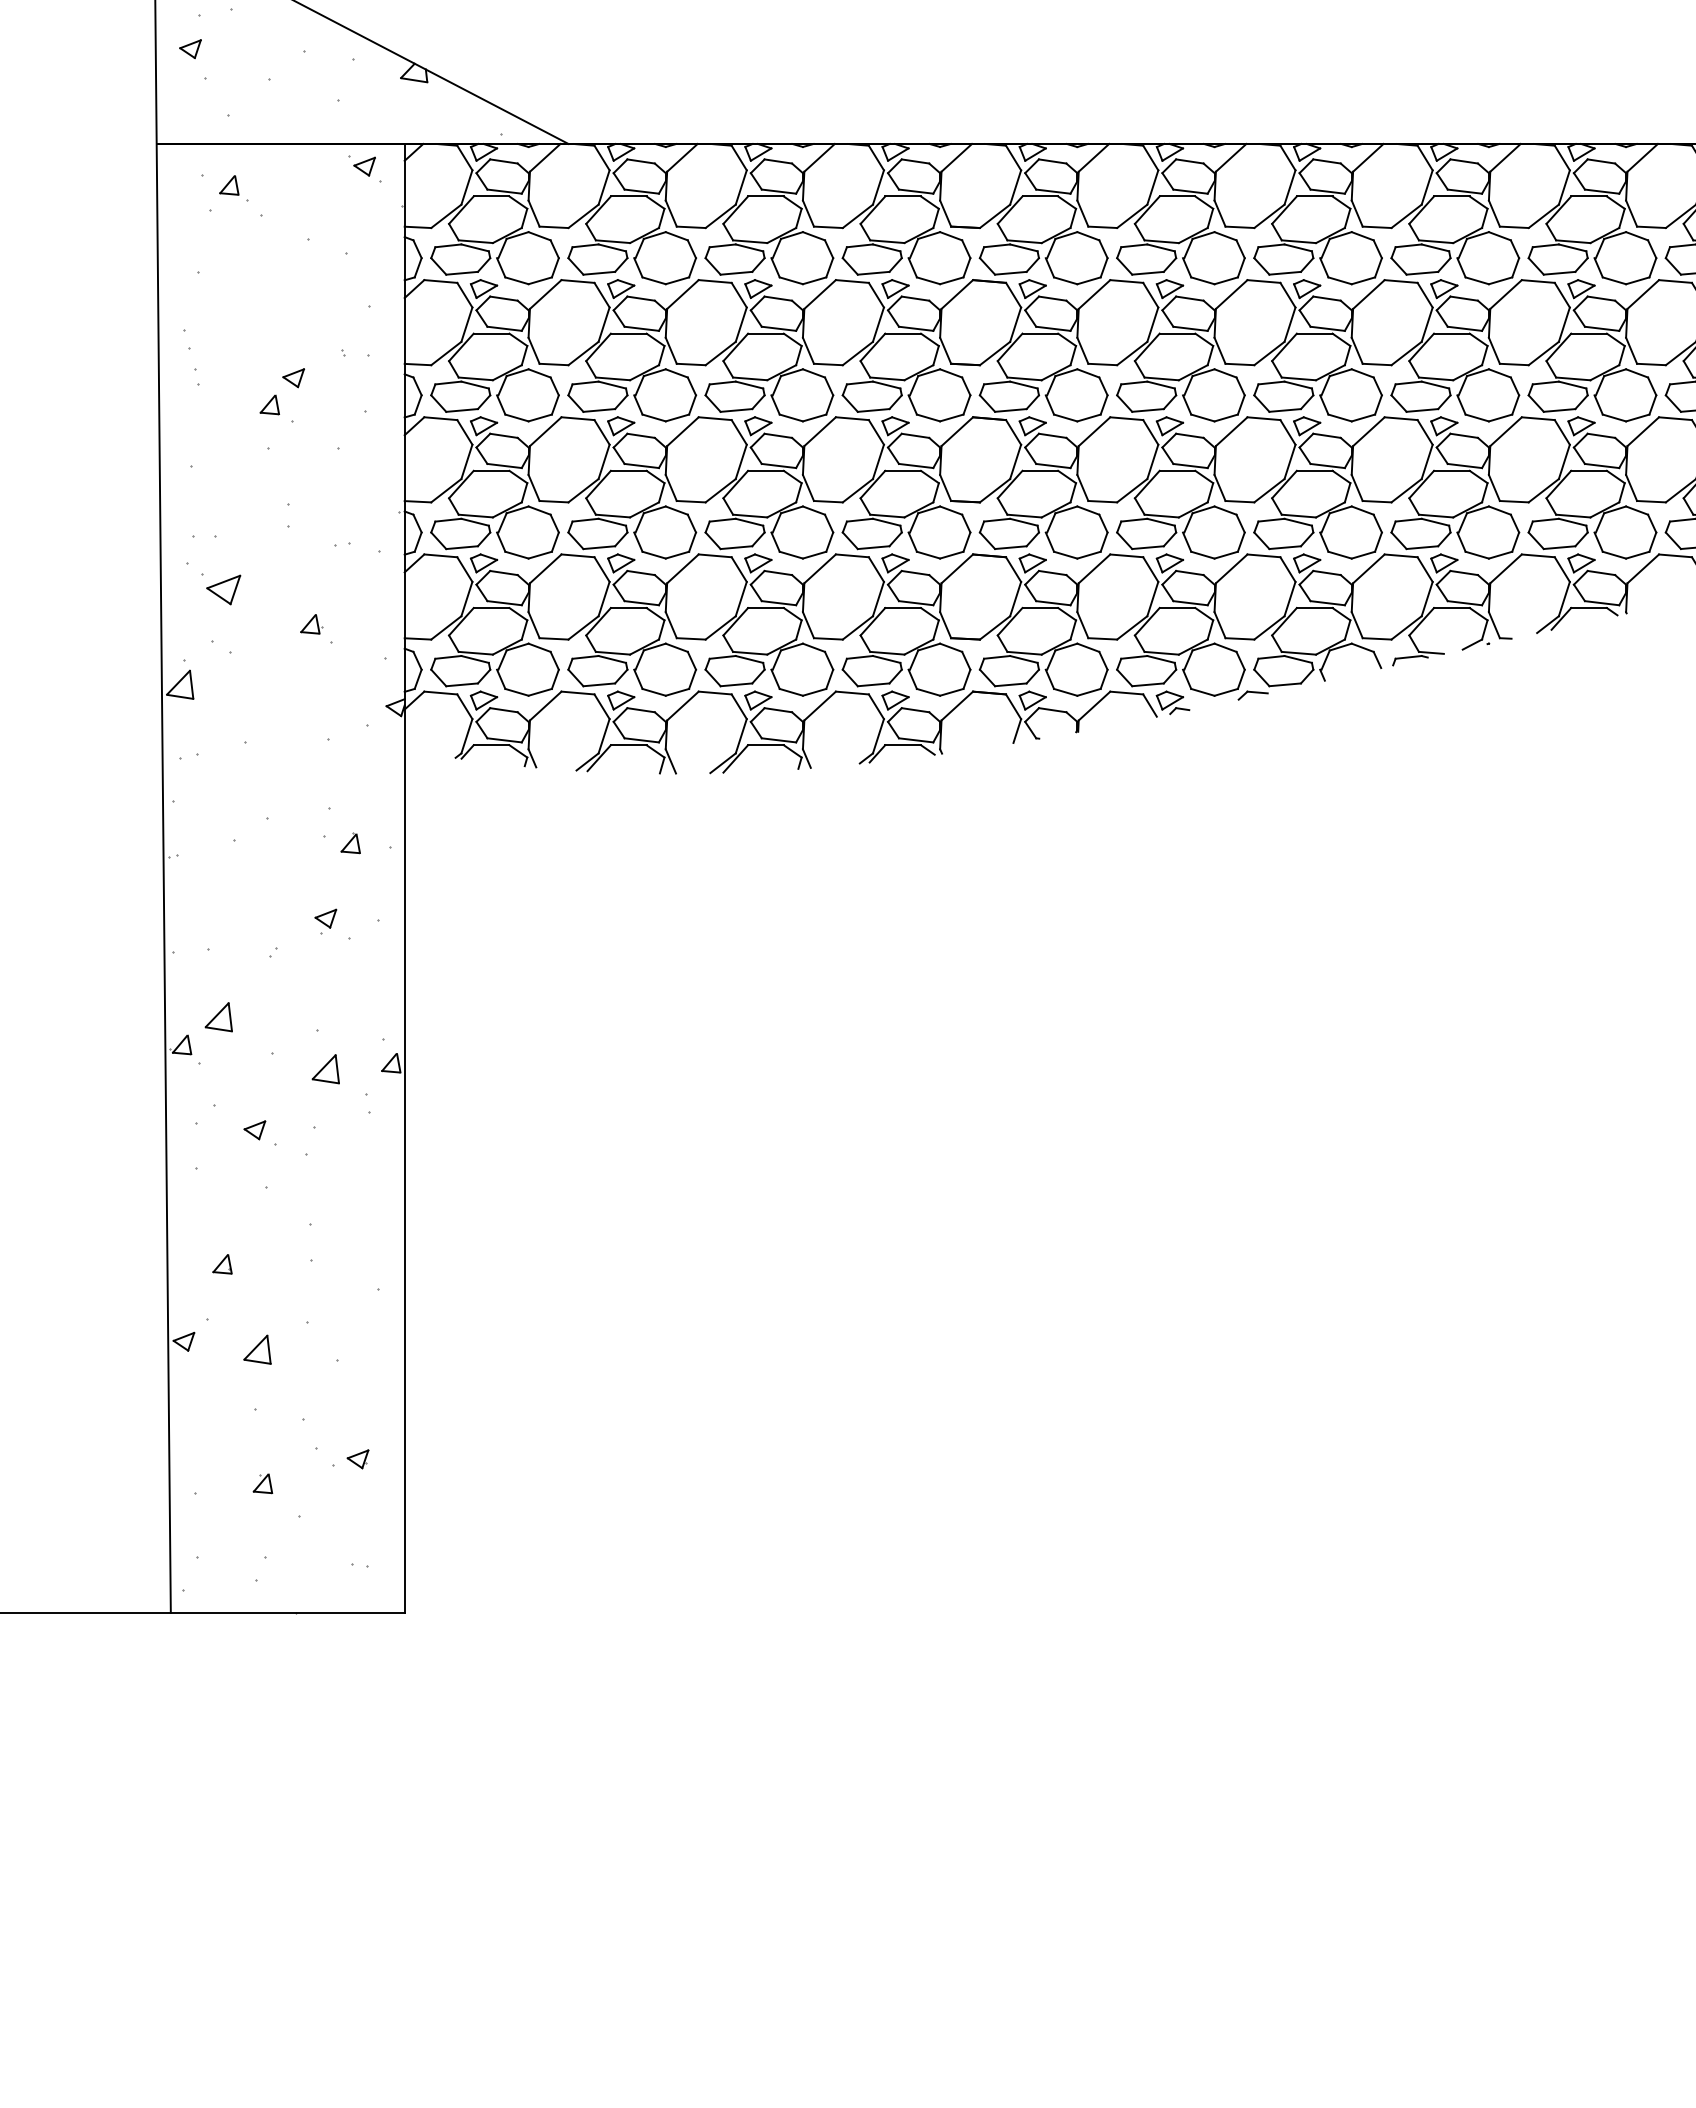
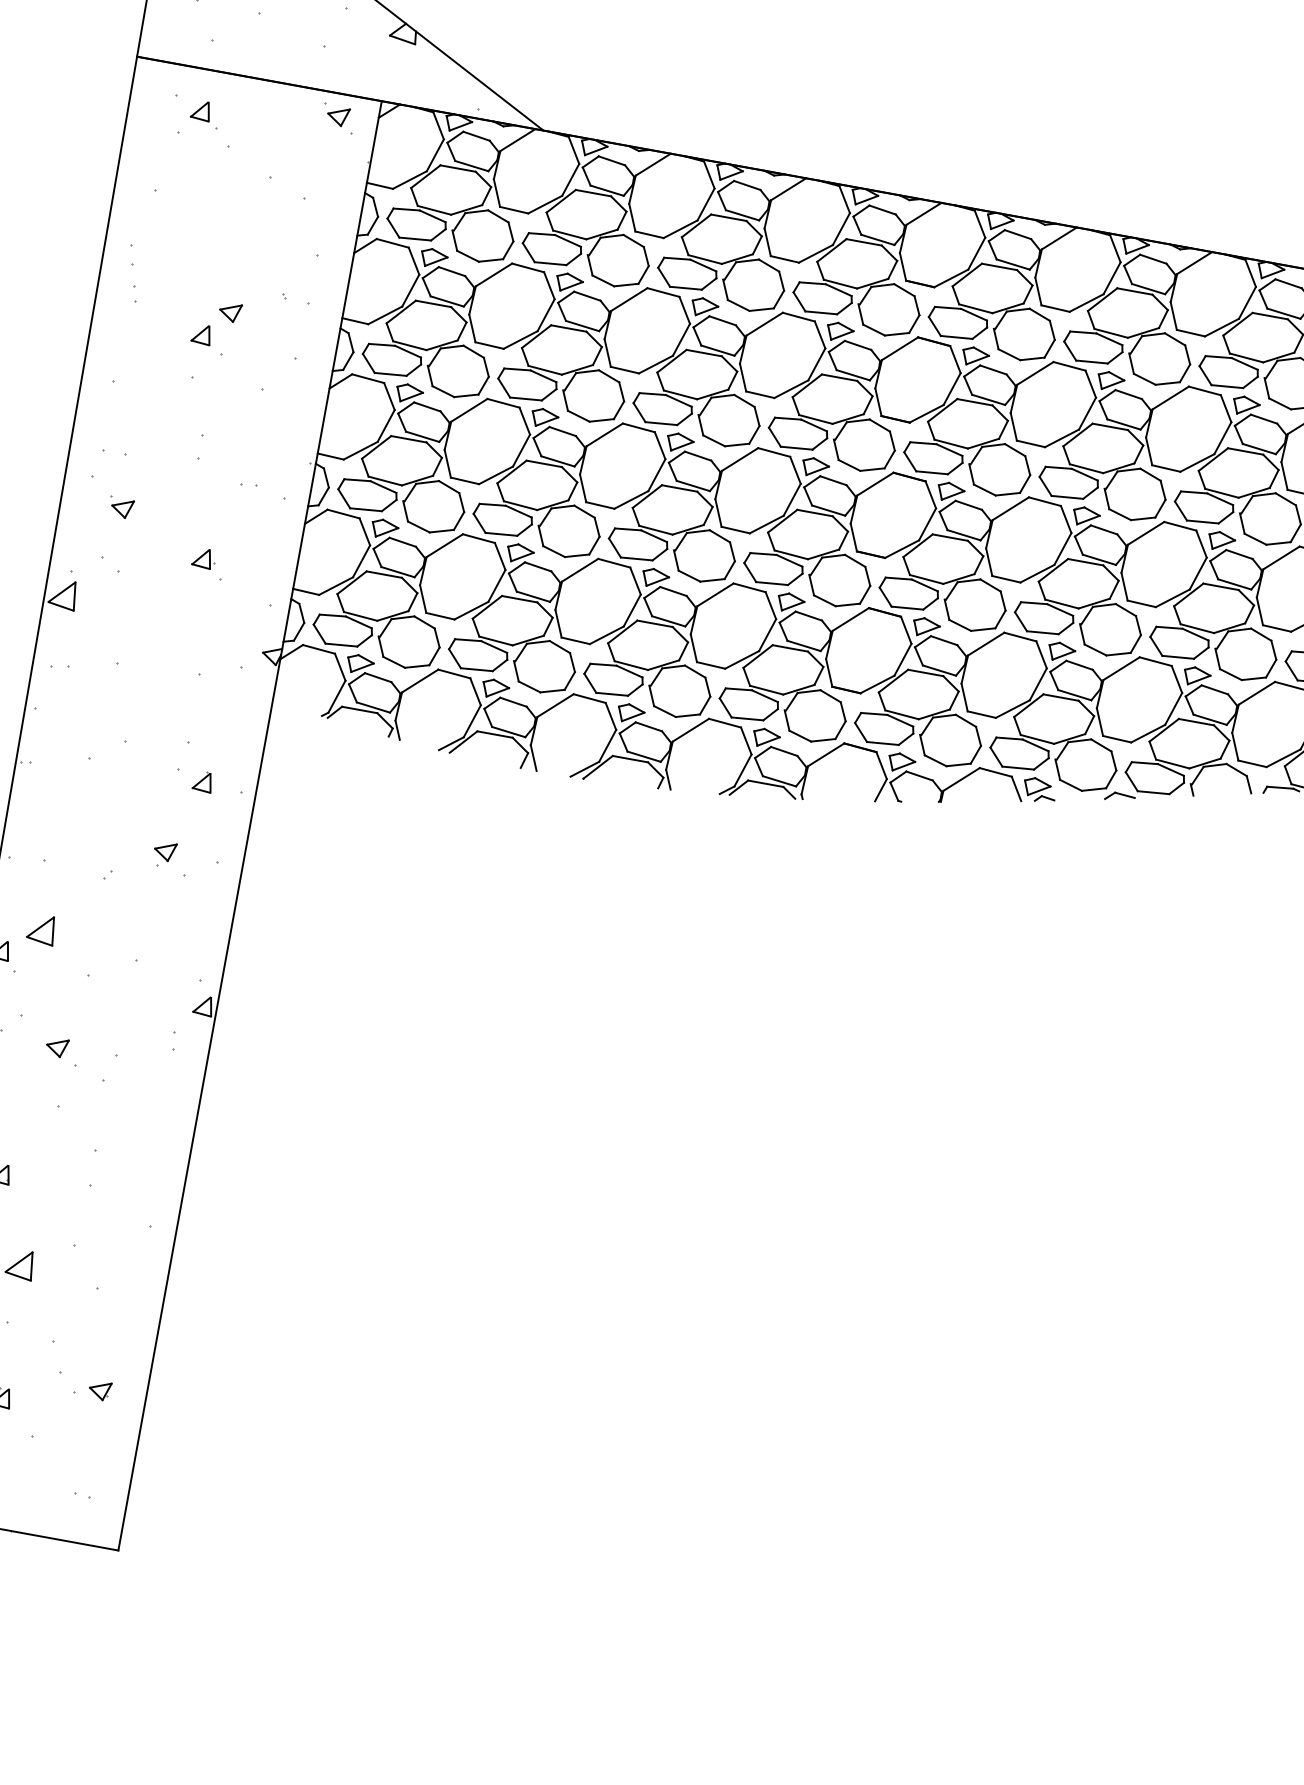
part: (220, 589) -> (120, 507), size x0.62
part: (325, 1069) -> (137, 1000), removed

